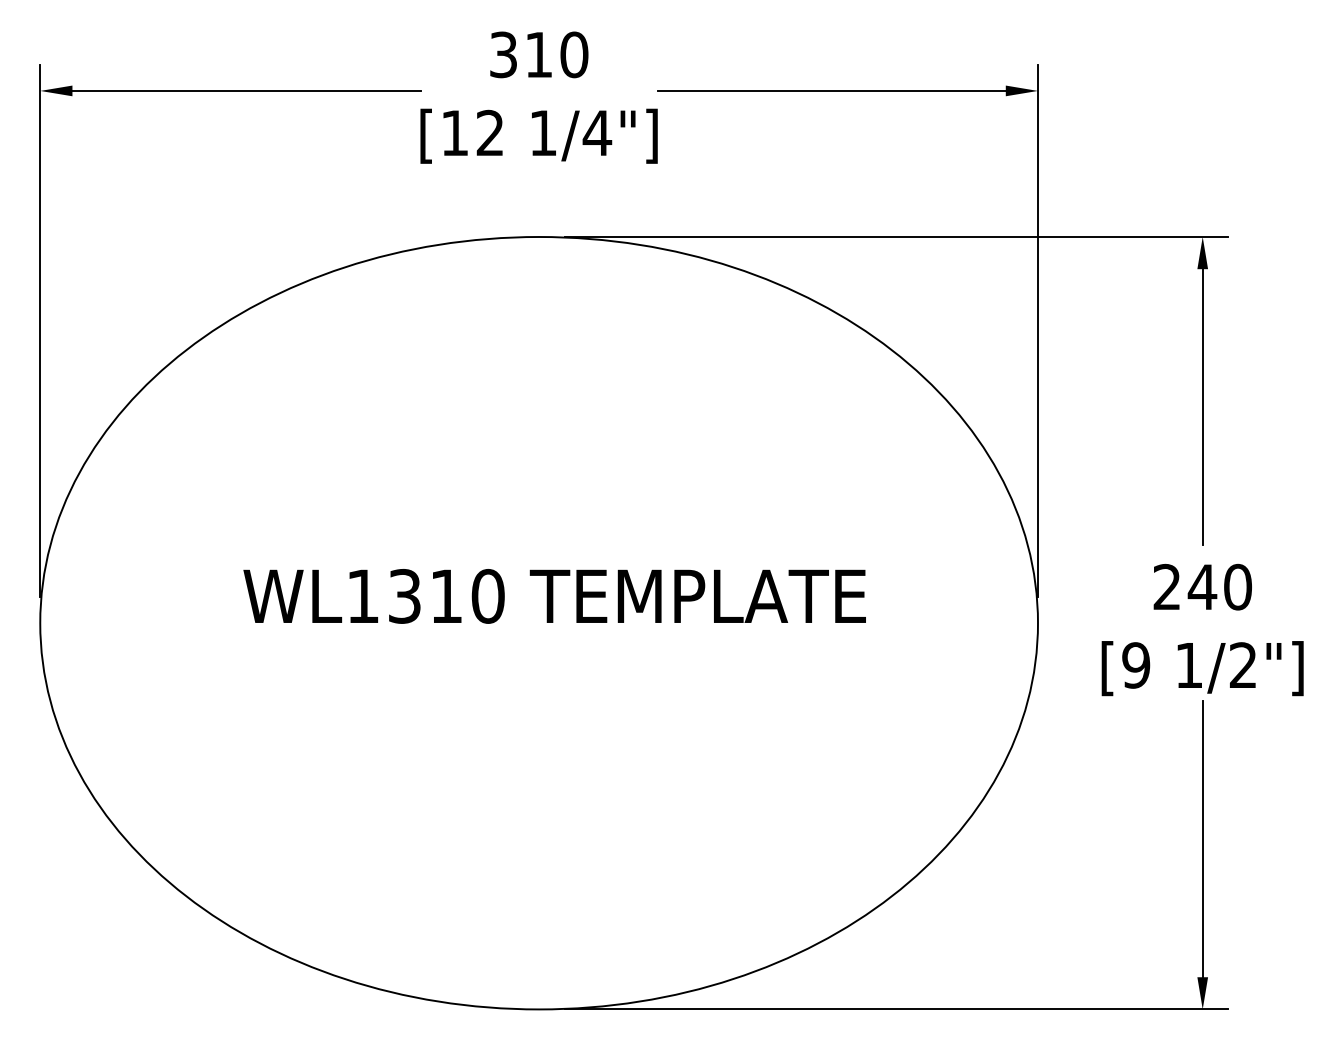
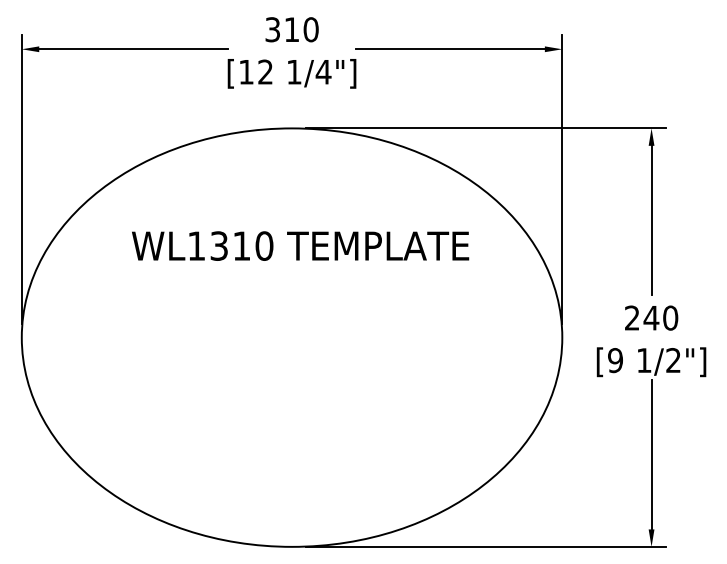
text: (554, 595) -> (300, 245), moved

